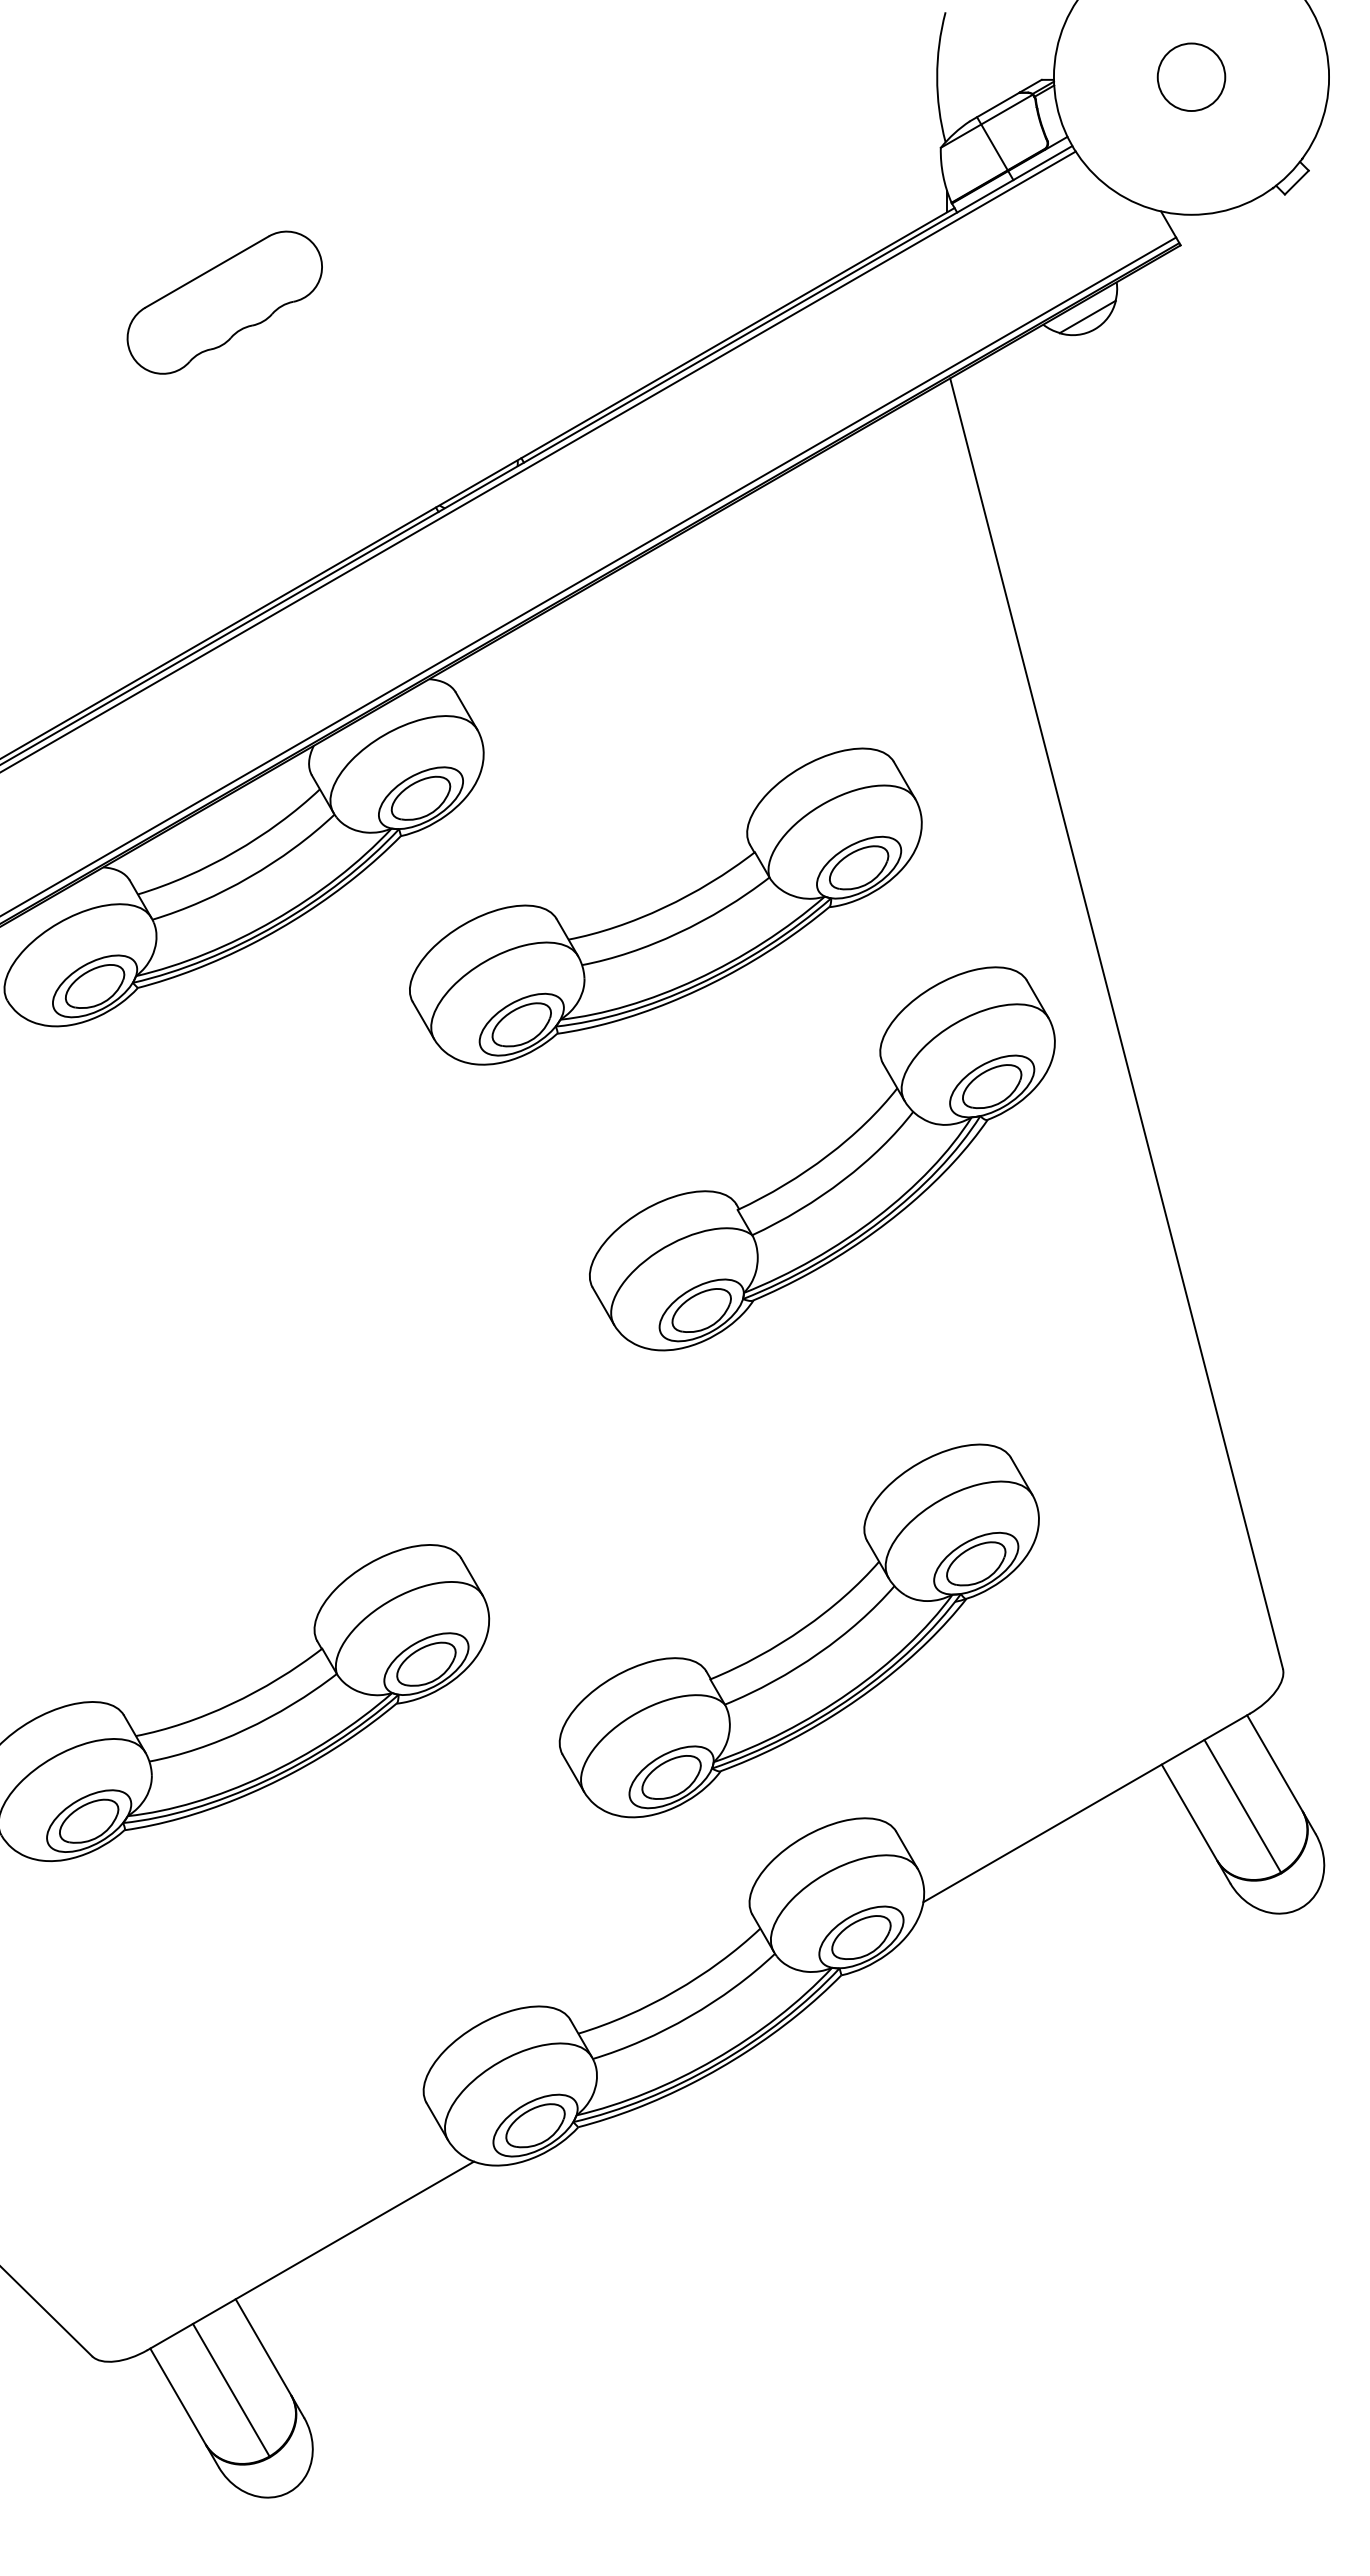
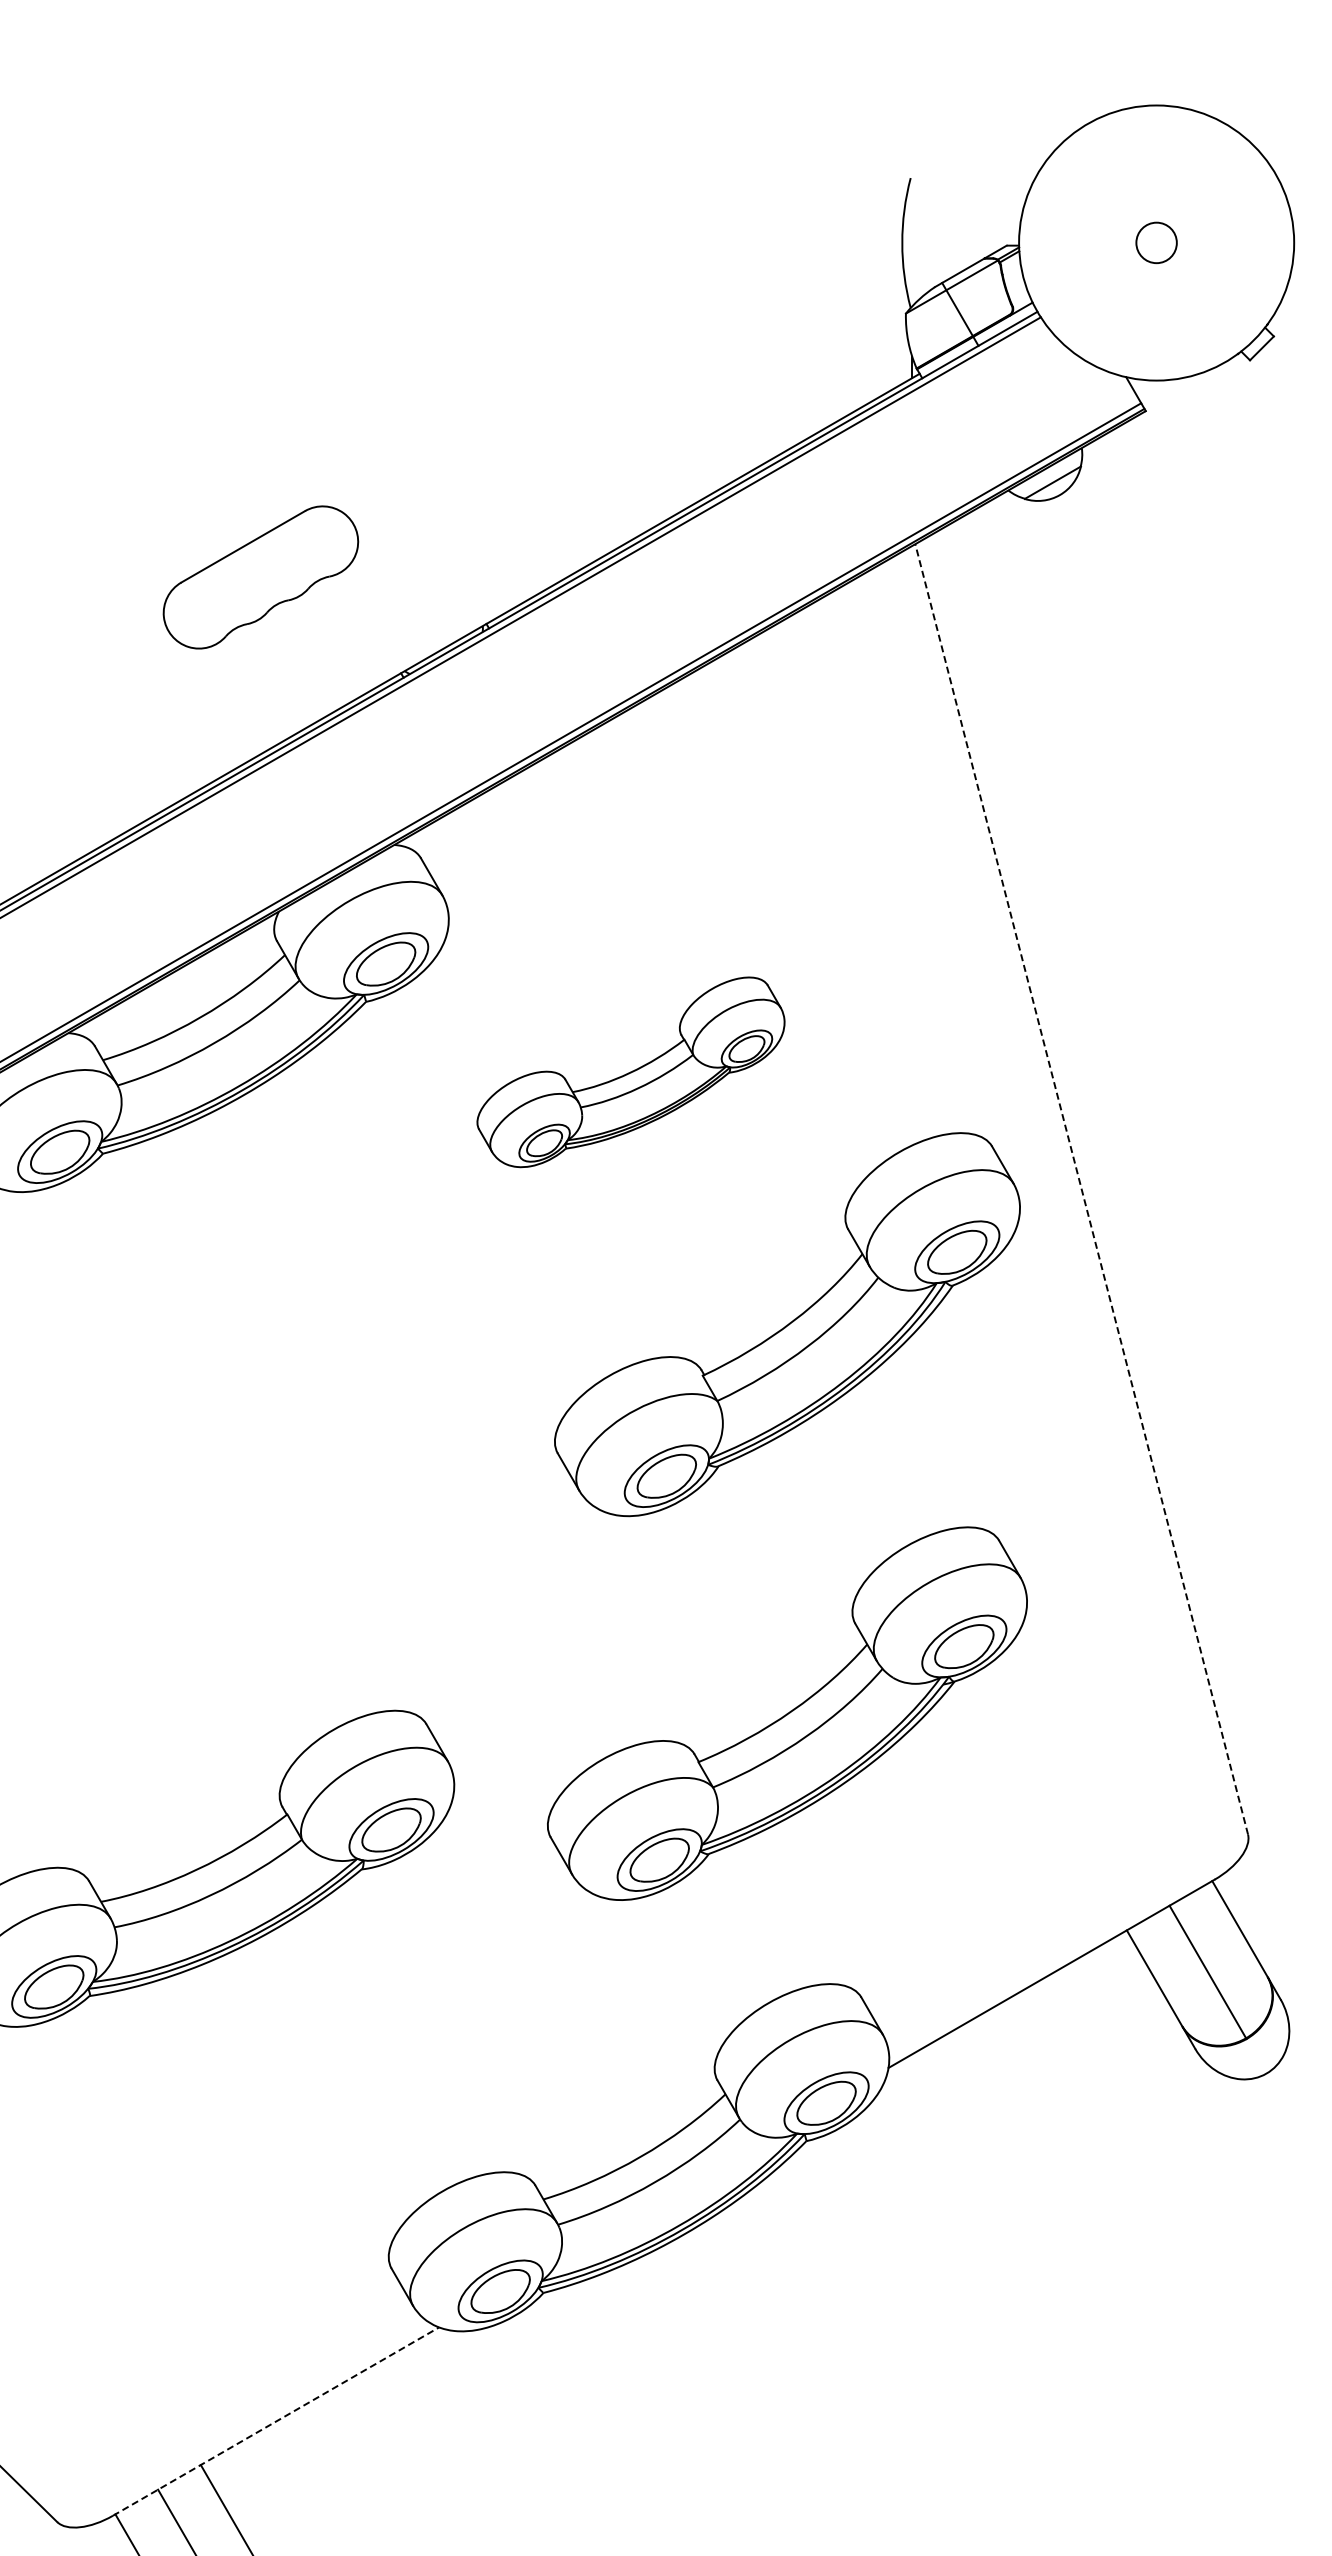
circle: (1191, 76) -> (1156, 242), size x0.6
part: (224, 302) -> (260, 577), moved
part: (665, 906) -> (630, 1072), size x0.6
line: (1116, 1023) -> (1081, 1189), solid -> dashed
part: (798, 1630) -> (786, 1713), moved
line: (311, 2255) -> (276, 2421), solid -> dashed

